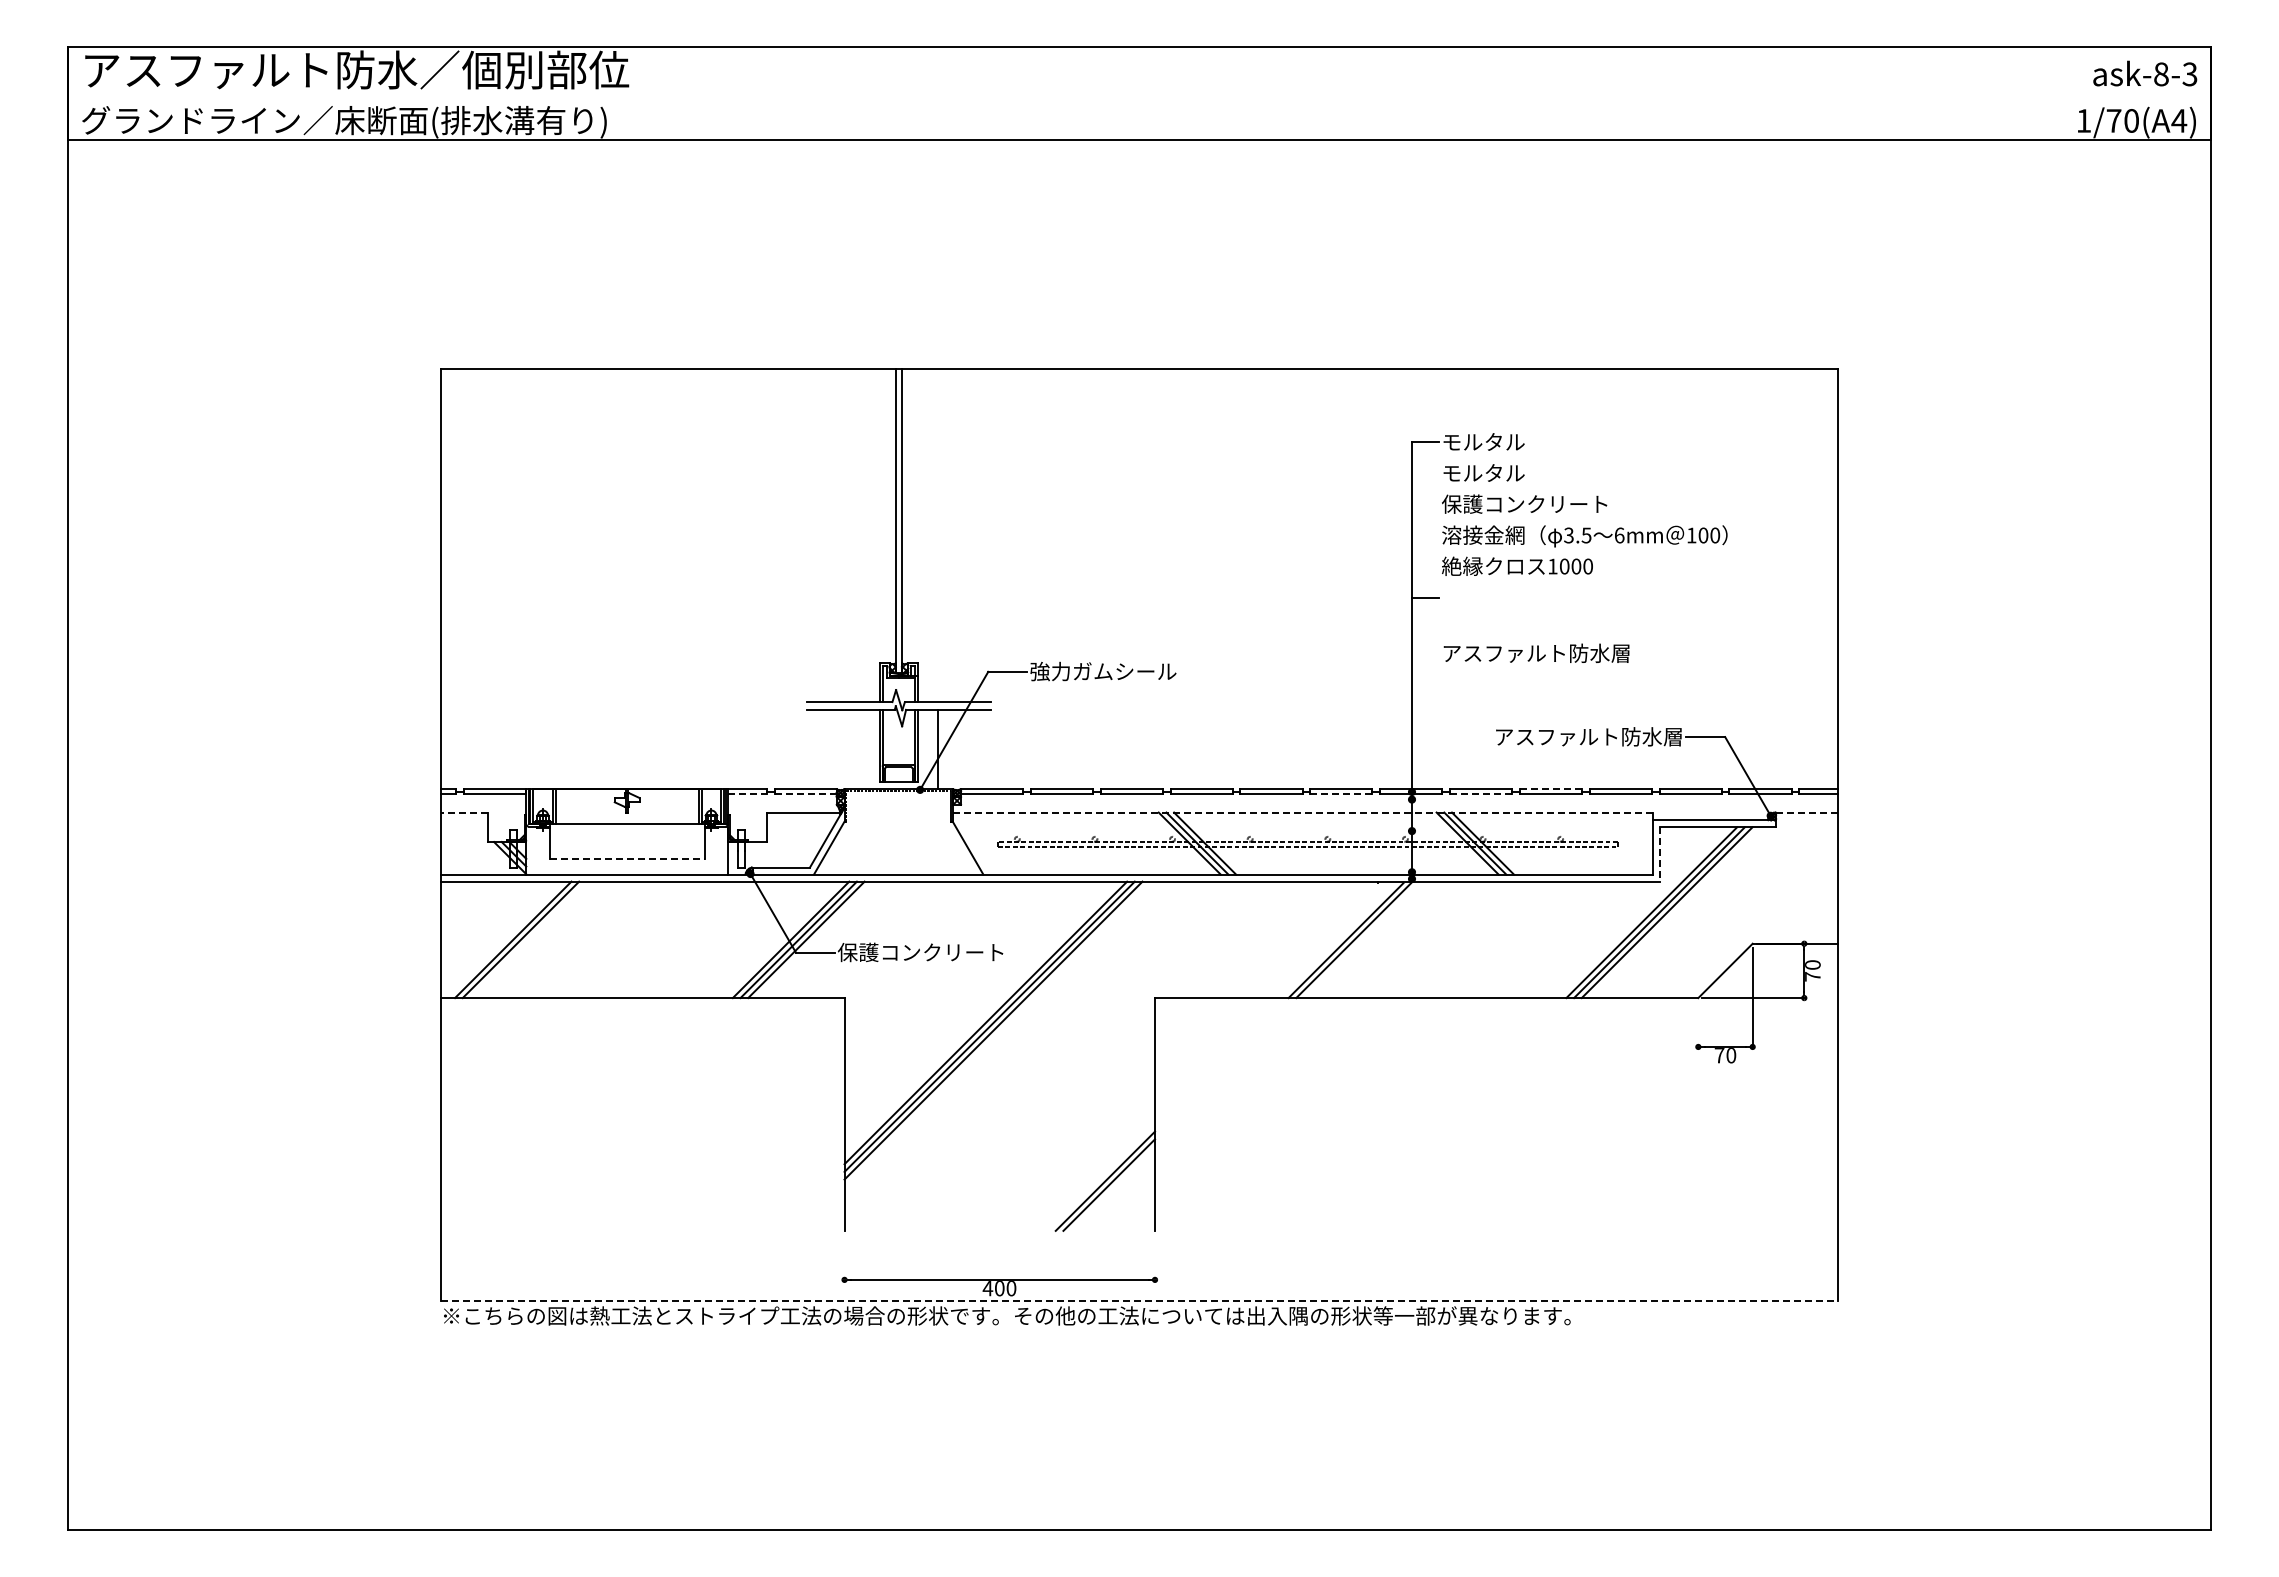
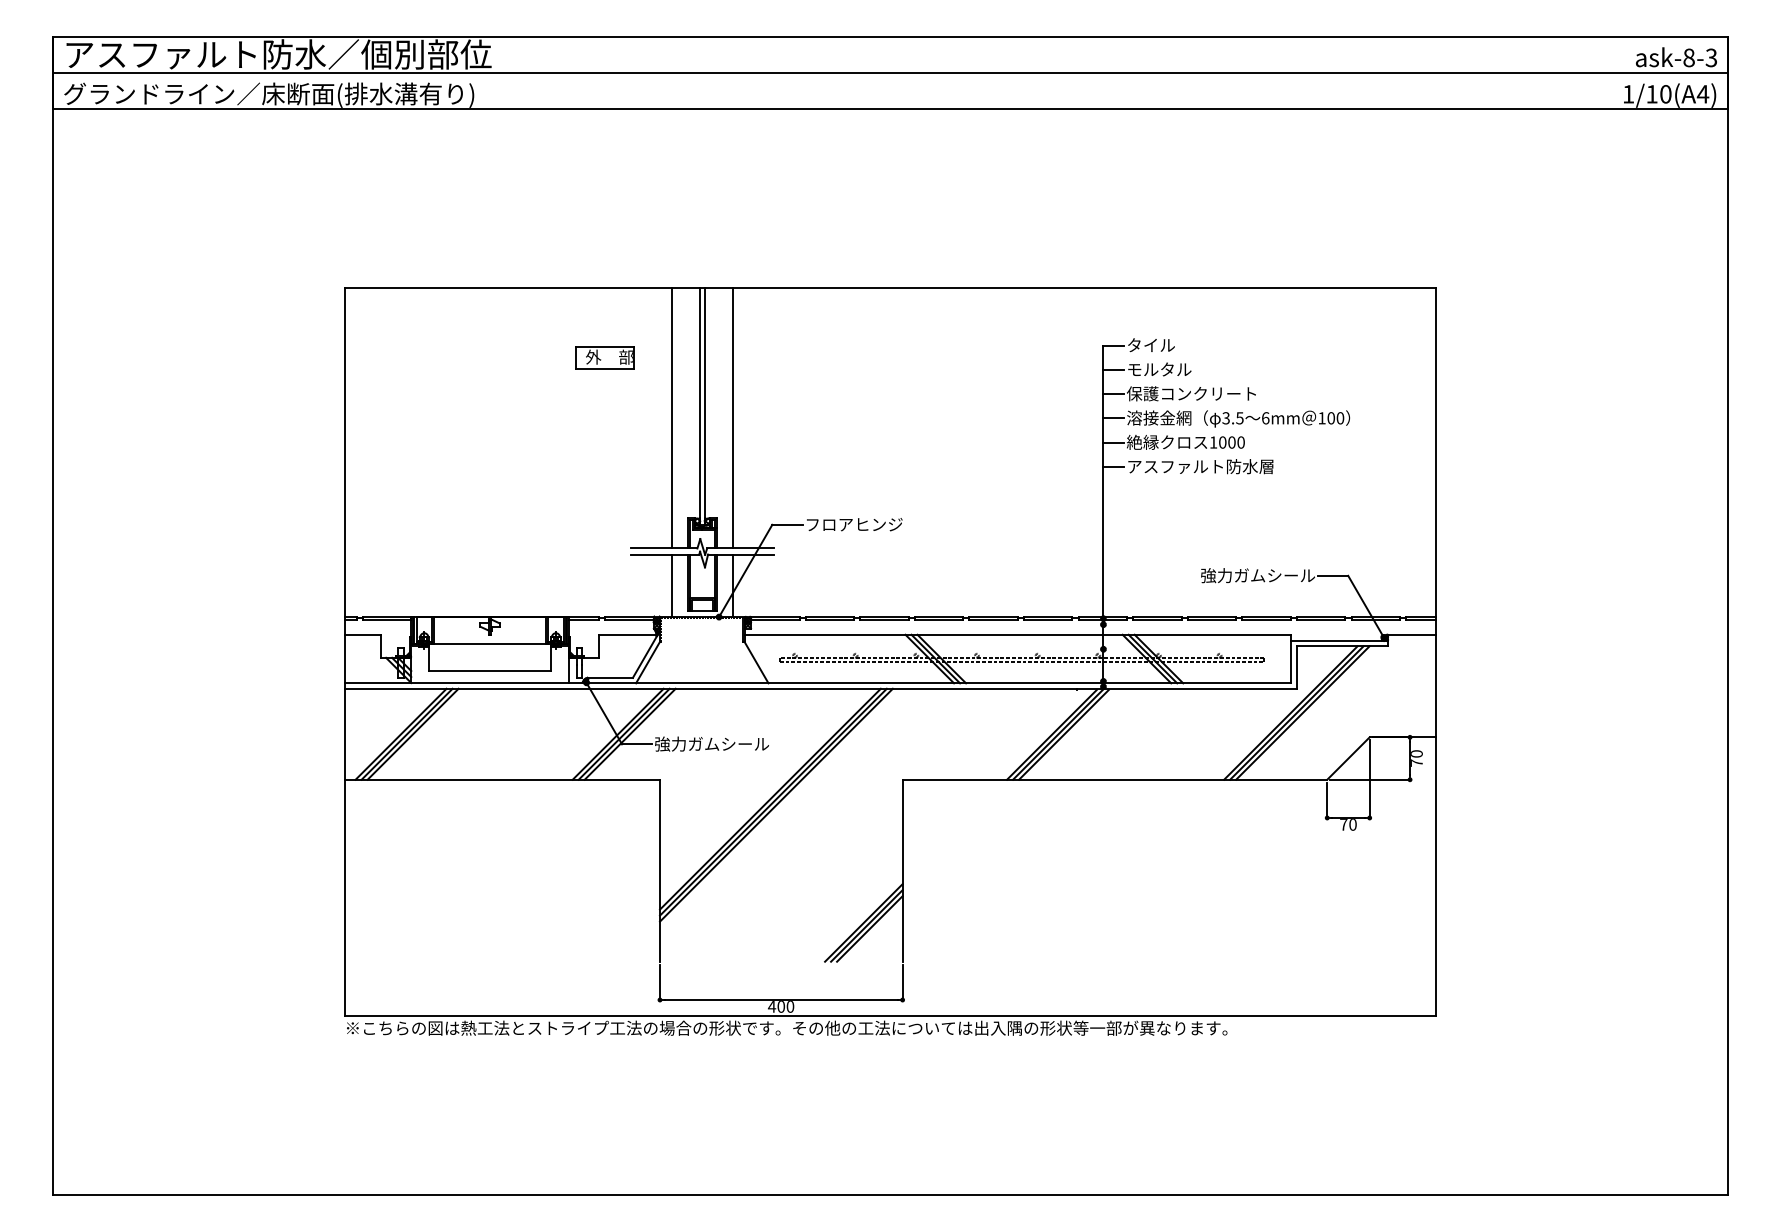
line: (1139, 93) -> (890, 72), added
text: (2113, 120) -> (1651, 93), 1/70(A4) -> 1/10(A4)
text: (1484, 441) -> (1160, 344), モルタル -> タイル
part: (773, 457) -> (604, 357), added
line: (1425, 473) -> (1114, 369), added
line: (1425, 504) -> (1114, 394), added
line: (860, 535) -> (672, 418), added
line: (937, 535) -> (732, 418), added
line: (1425, 535) -> (1114, 418), added
line: (1425, 566) -> (1114, 442), added
text: (1536, 652) -> (1200, 465), moved
text: (1103, 671) -> (862, 524), 強力ガムシール -> フロアヒンジ
text: (1589, 736) -> (1242, 575), アスファルト防水層 -> 強力ガムシール
line: (860, 749) -> (672, 585), added
line: (1550, 789) -> (1211, 616), dashed -> solid
line: (748, 793) -> (584, 619), dashed -> solid
line: (806, 793) -> (630, 619), dashed -> solid
line: (1341, 793) -> (1048, 619), dashed -> solid
line: (1481, 793) -> (1157, 619), dashed -> solid
line: (463, 812) -> (362, 634), dashed -> solid
line: (1302, 812) -> (1017, 634), dashed -> solid
line: (1807, 812) -> (1412, 634), dashed -> solid
line: (1659, 854) -> (1296, 667), dashed -> solid
line: (627, 859) -> (490, 671), dashed -> solid
line: (528, 939) -> (413, 734), added
line: (1360, 940) -> (1063, 734), added
text: (920, 952) -> (719, 744), 保護コンクリート -> 強力ガムシール
line: (1698, 1023) -> (1327, 799), added
line: (1113, 1188) -> (870, 928), added
line: (844, 1256) -> (659, 981), added
line: (1155, 1256) -> (903, 981), added
line: (1139, 1300) -> (890, 1016), dashed -> solid

